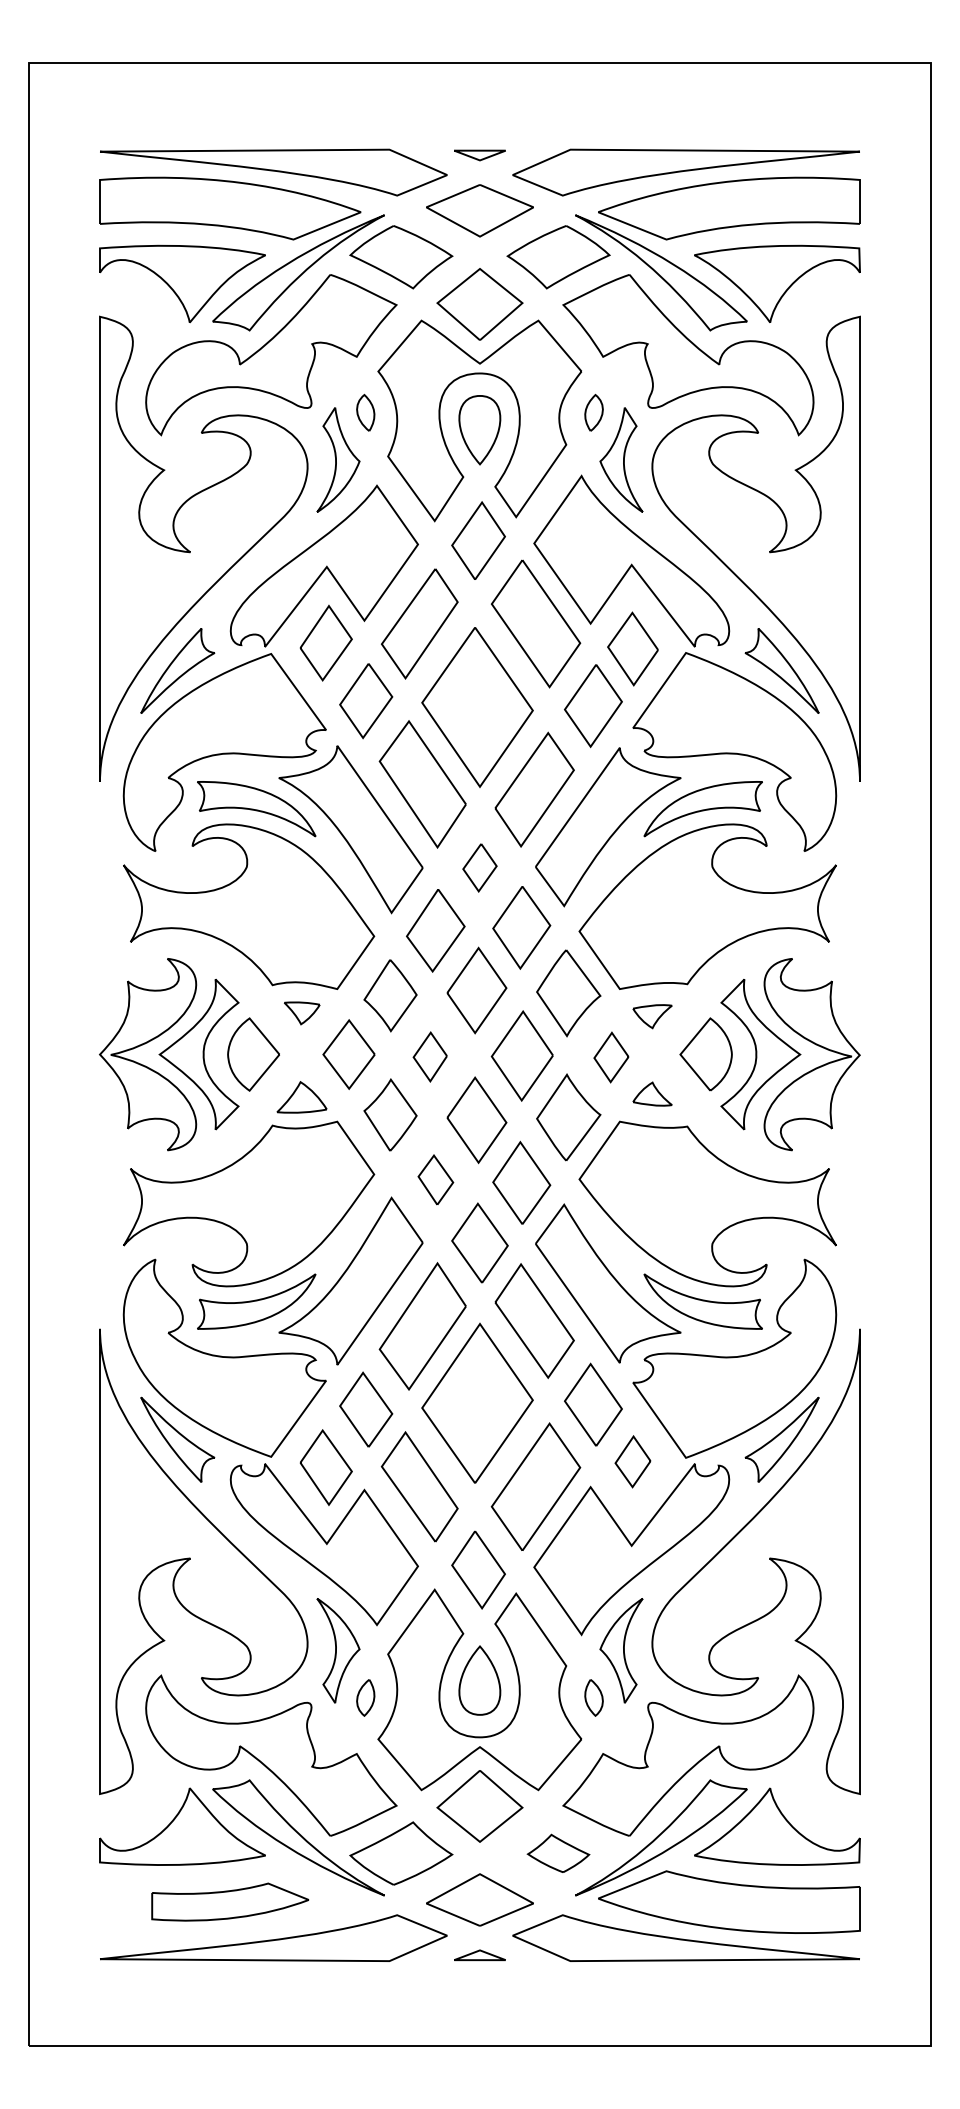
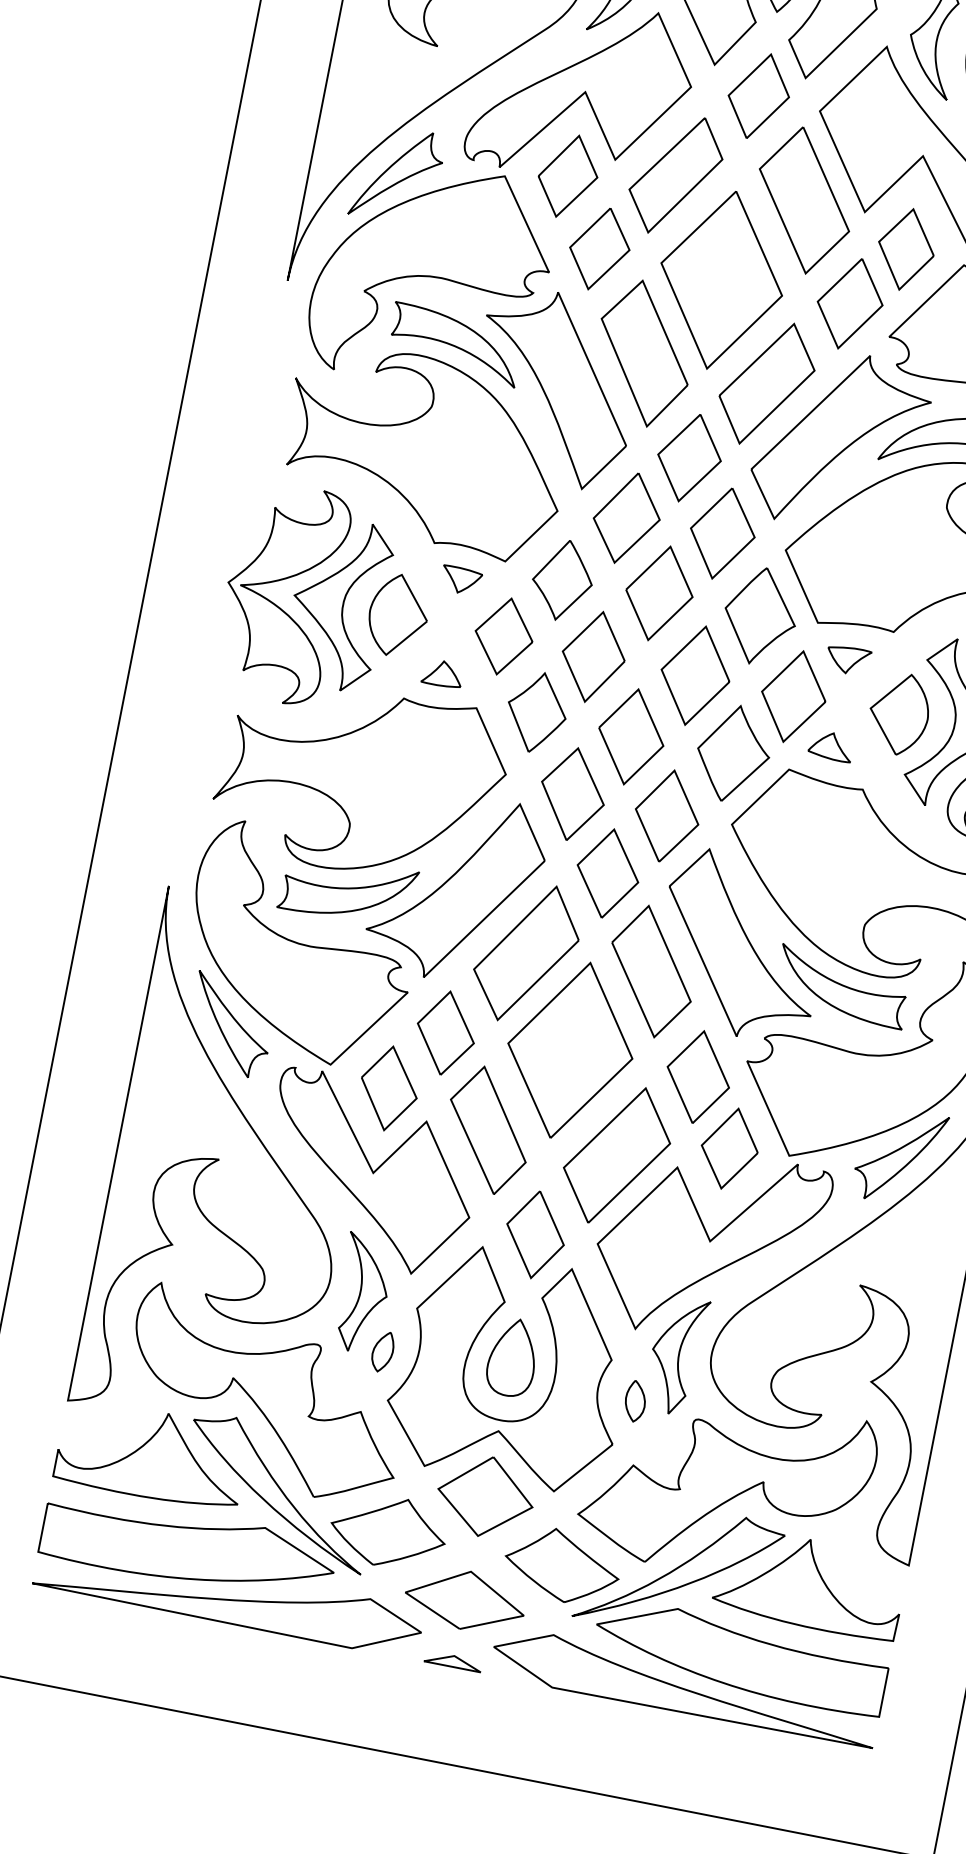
part: (479, 867) -> (688, 457), size x1.67
part: (429, 1056) -> (592, 656), size x1.67
part: (611, 1057) -> (793, 696), size x1.67
part: (302, 1097) -> (443, 673), size x0.71
part: (435, 1179) -> (572, 793), size x1.67
part: (632, 1461) -> (729, 1148), size x1.43
part: (558, 1853) -> (562, 1565), size x1.67
part: (230, 1901) -> (189, 1547), size x1.67

